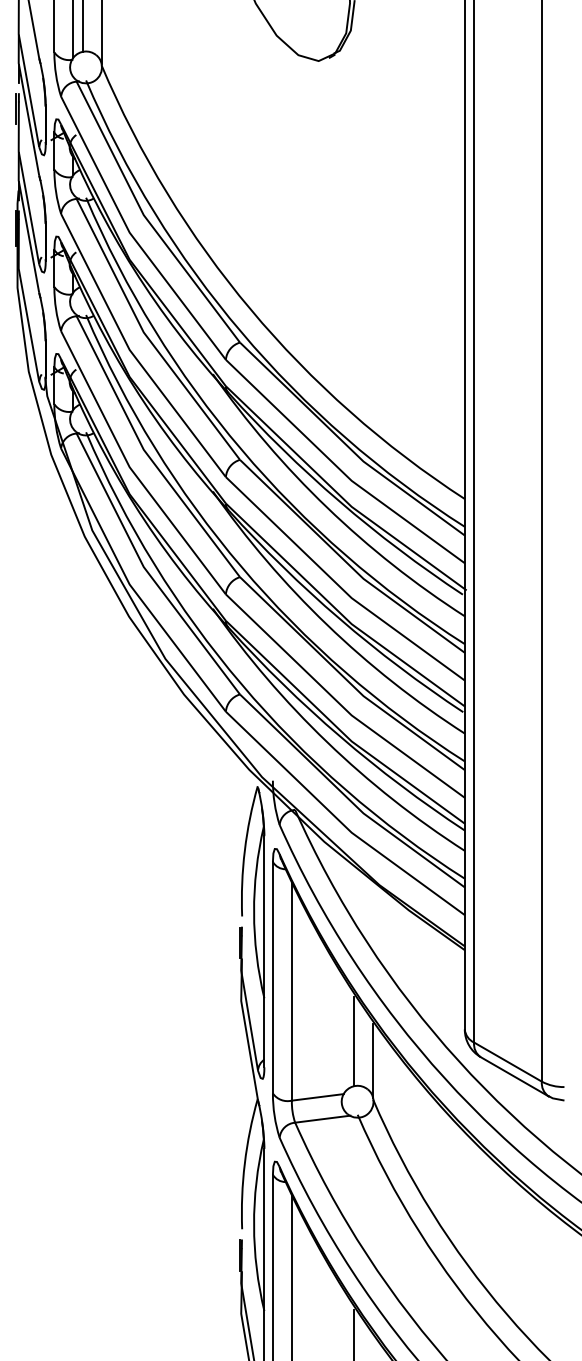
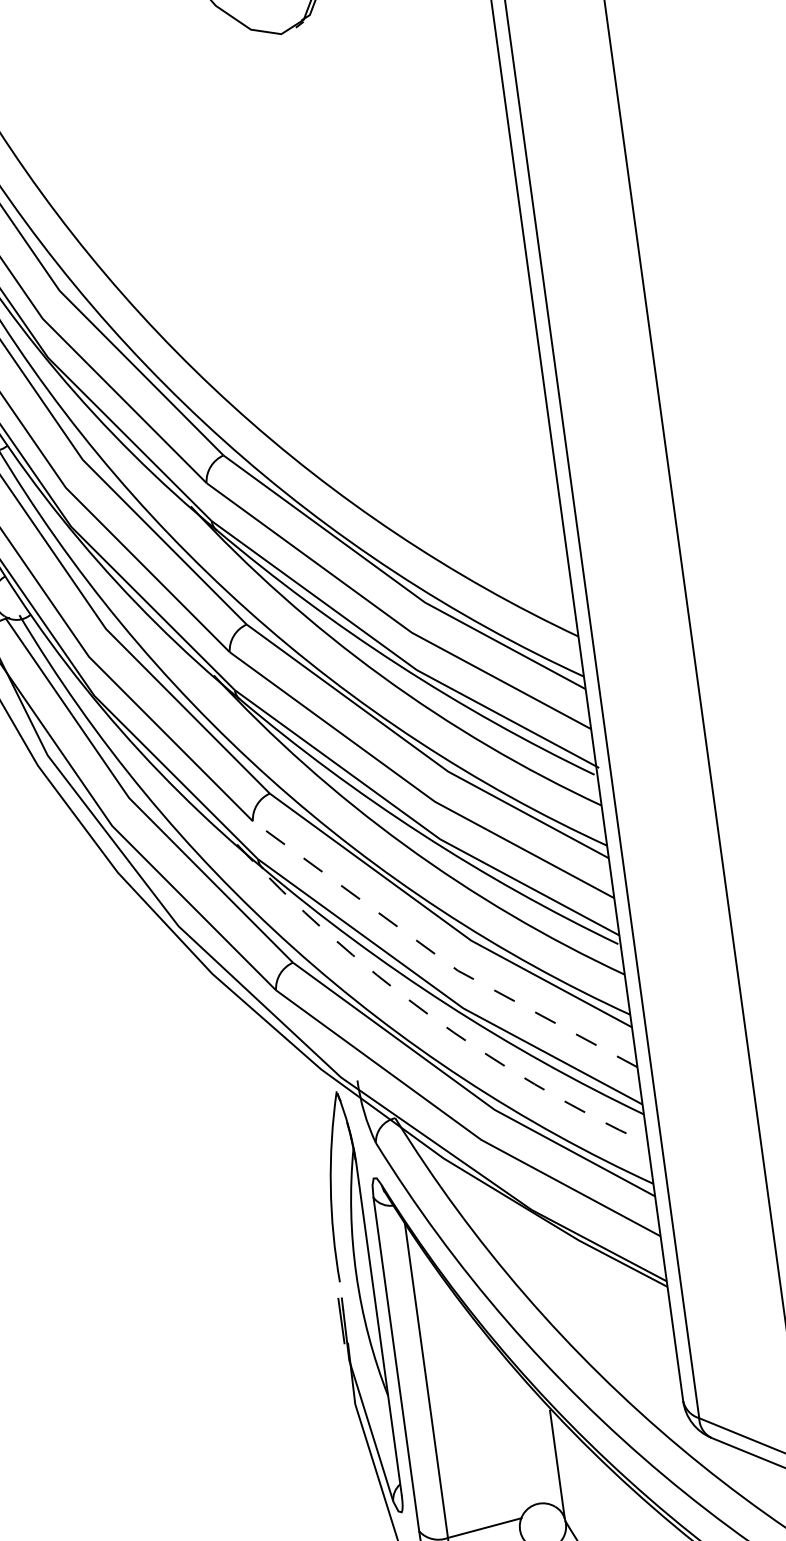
line: (339, 703) -> (438, 956), solid -> dashed
arc: (327, 742) -> (428, 1014), solid -> dashed
line: (354, 1041) -> (526, 1440), removed

